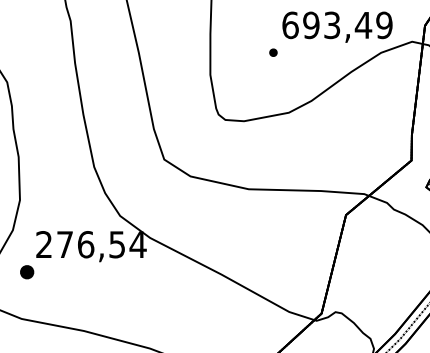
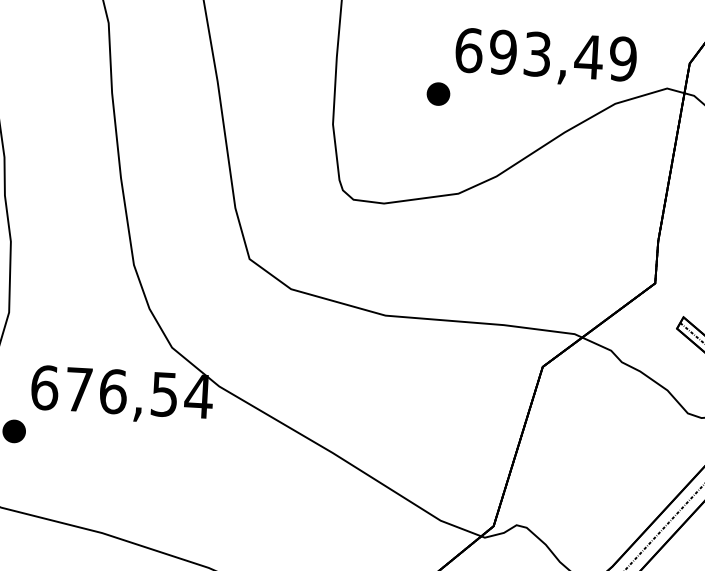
part: (273, 52) -> (438, 93), size x1.67
text: (44, 244) -> (45, 387), 276,54 -> 676,54

